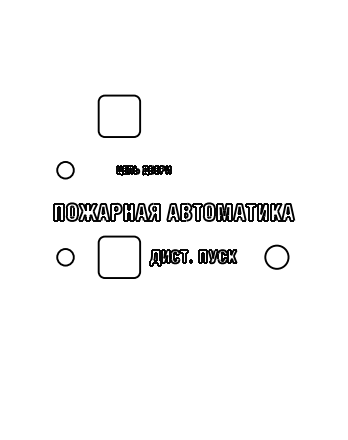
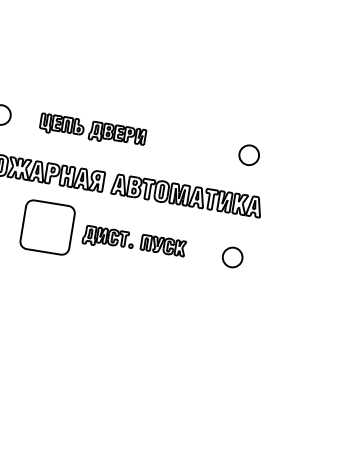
part: (118, 115) -> (73, 60), removed
part: (143, 170) -> (92, 130), size x1.67
circle: (276, 170) -> (248, 155), added
circle: (276, 257) -> (232, 257), size x0.71

